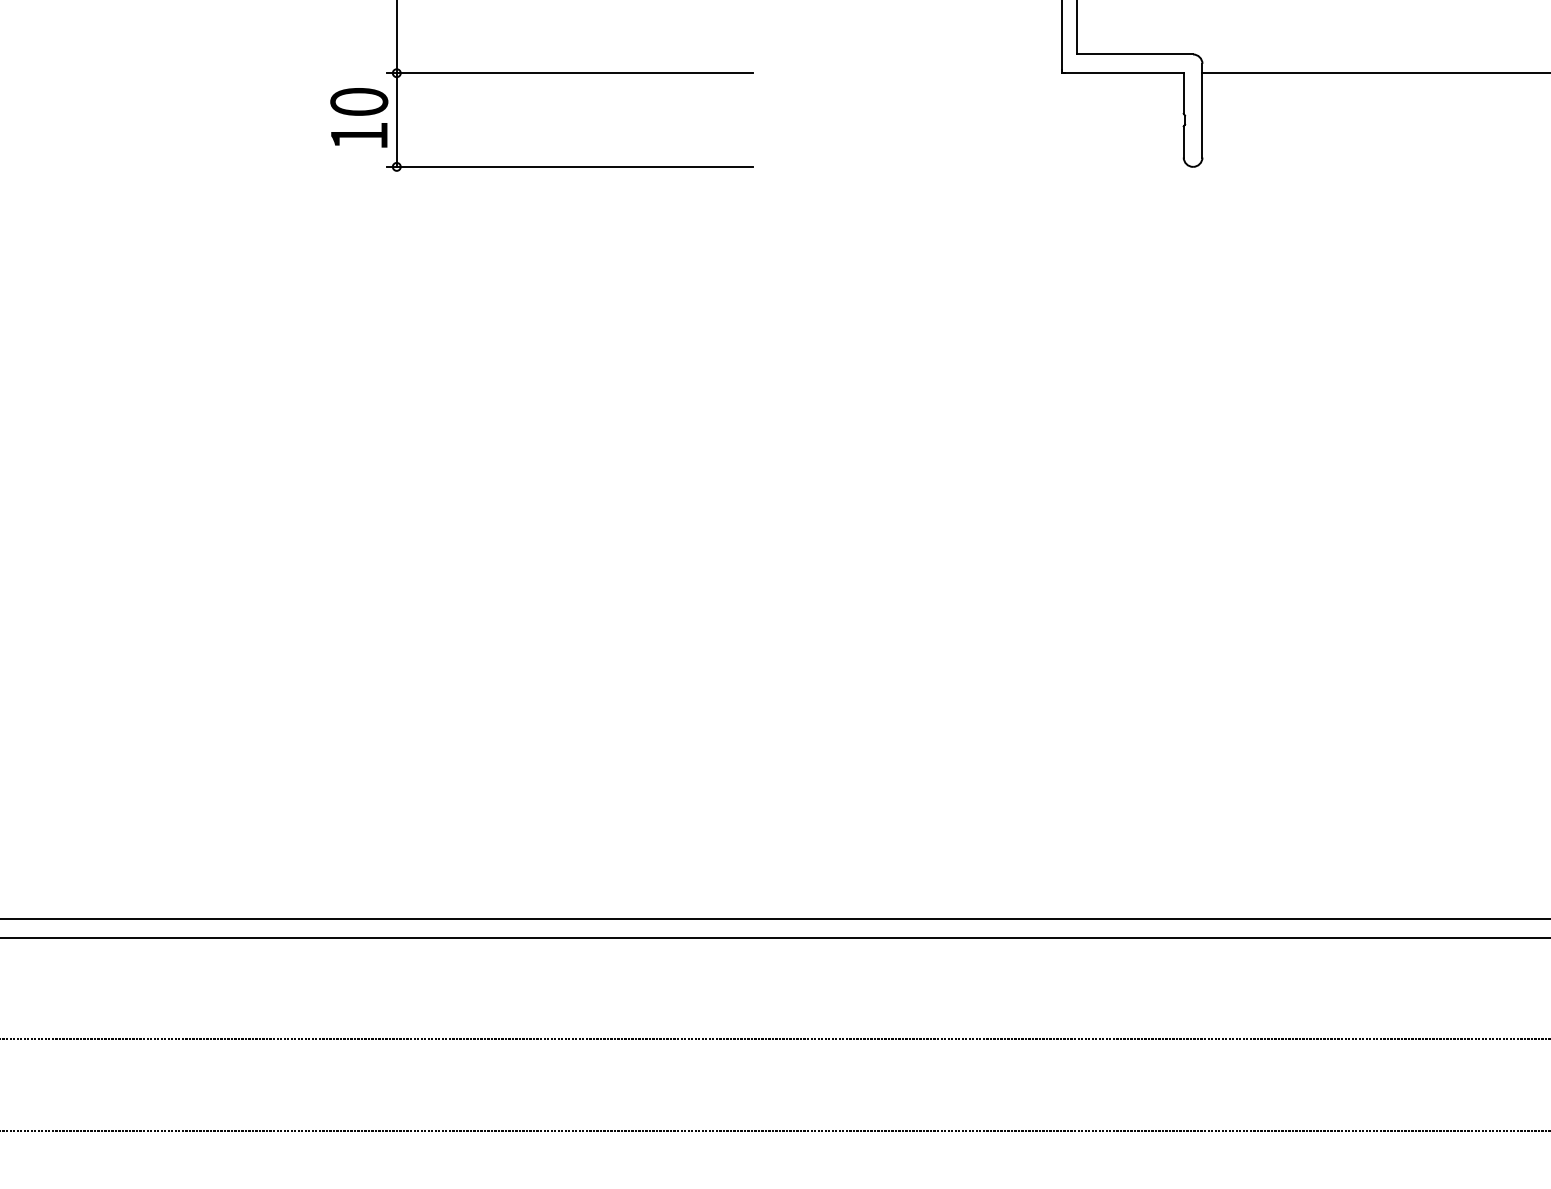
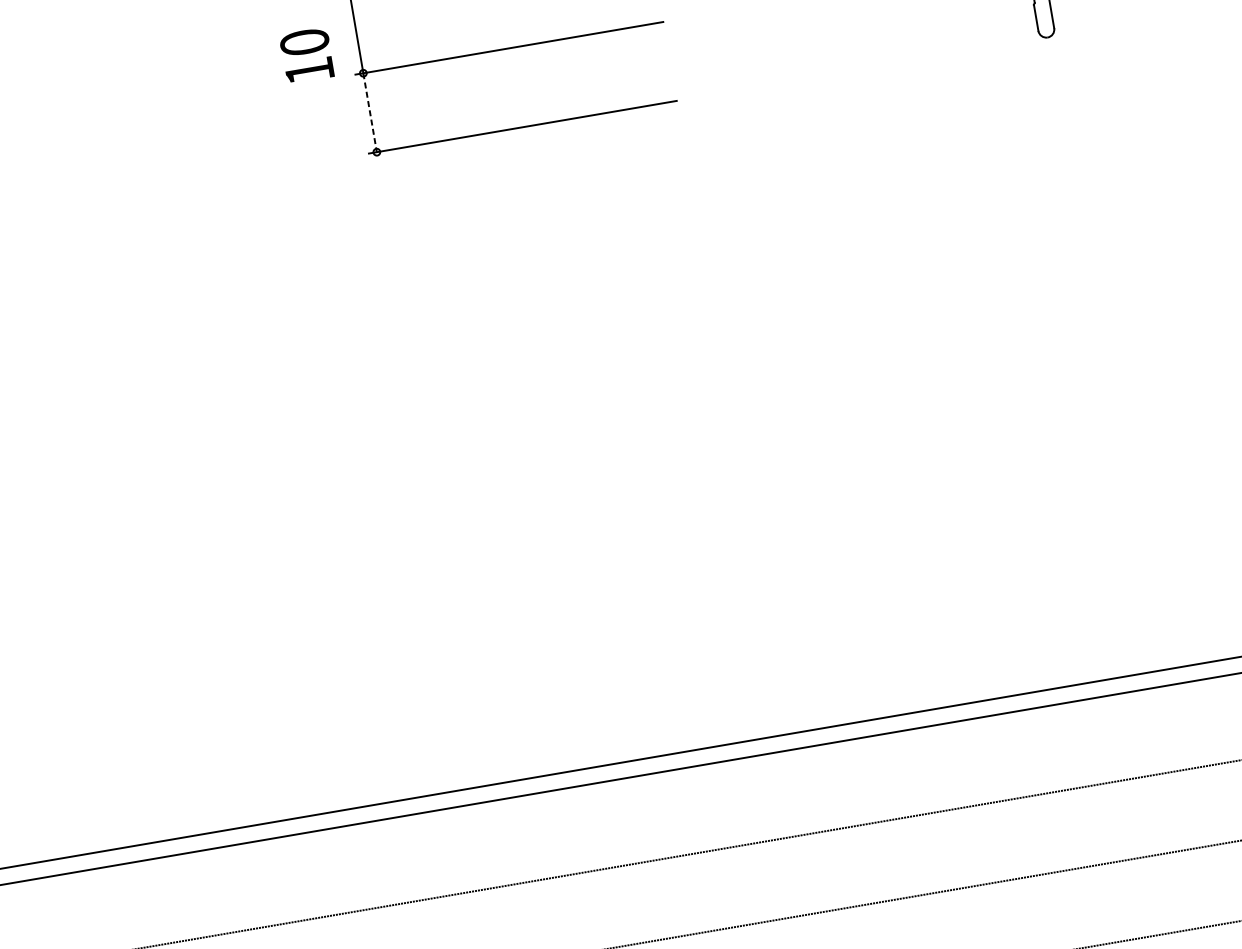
text: (359, 117) -> (307, 55), moved
line: (396, 120) -> (369, 113), solid -> dashed

